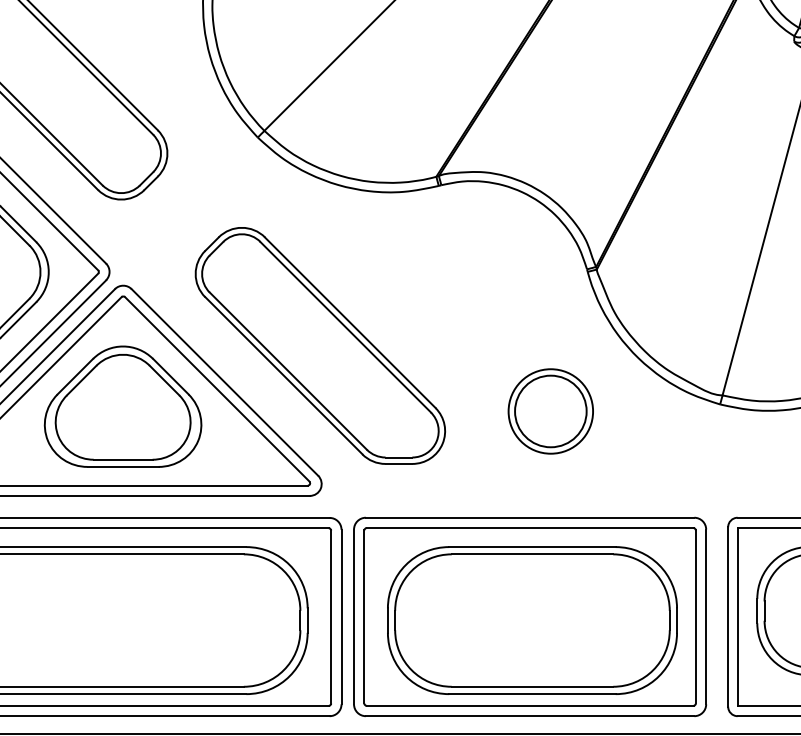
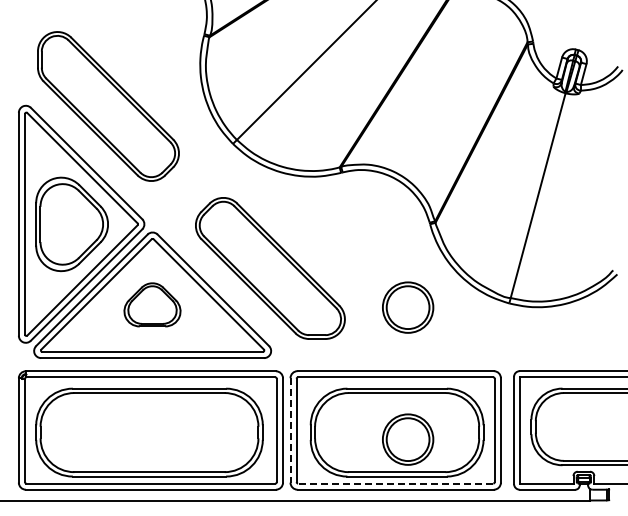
part: (123, 406) -> (152, 304), size x0.6
line: (354, 617) -> (290, 430), solid -> dashed
part: (551, 632) -> (408, 439), added
line: (529, 705) -> (395, 483), solid -> dashed

